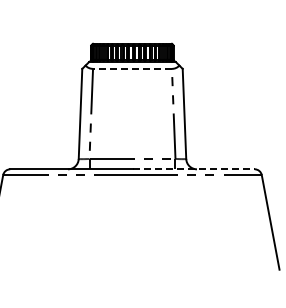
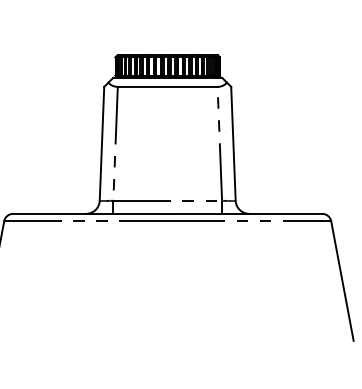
line: (132, 68) -> (167, 86), dashed -> solid
line: (194, 169) -> (246, 214), dashed -> solid

